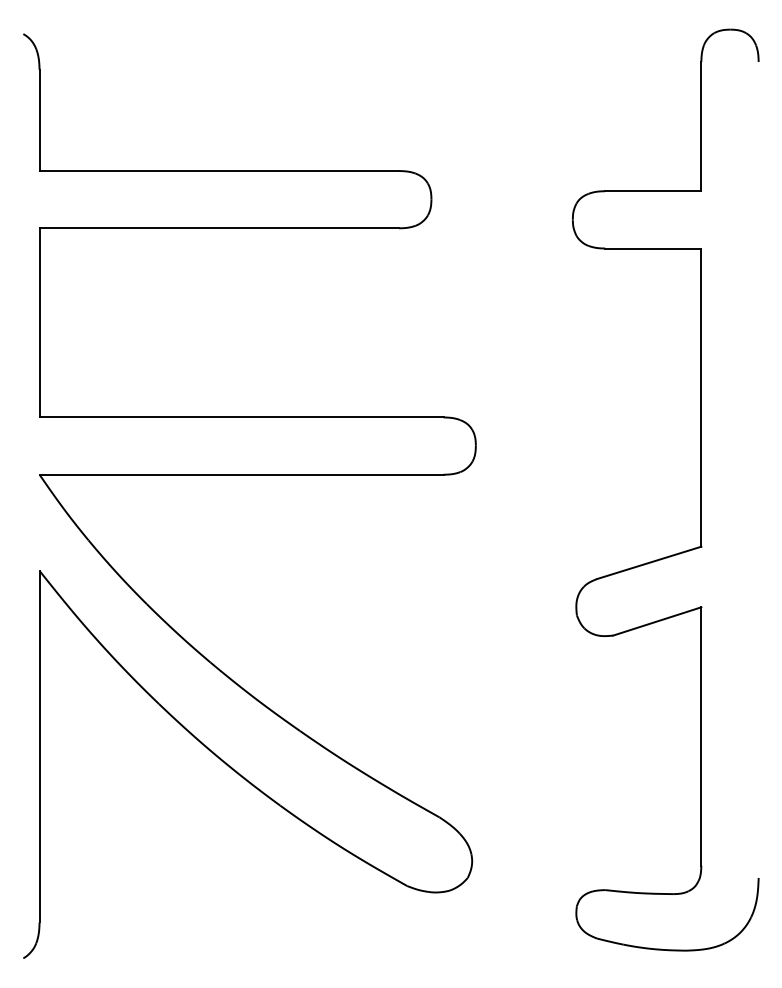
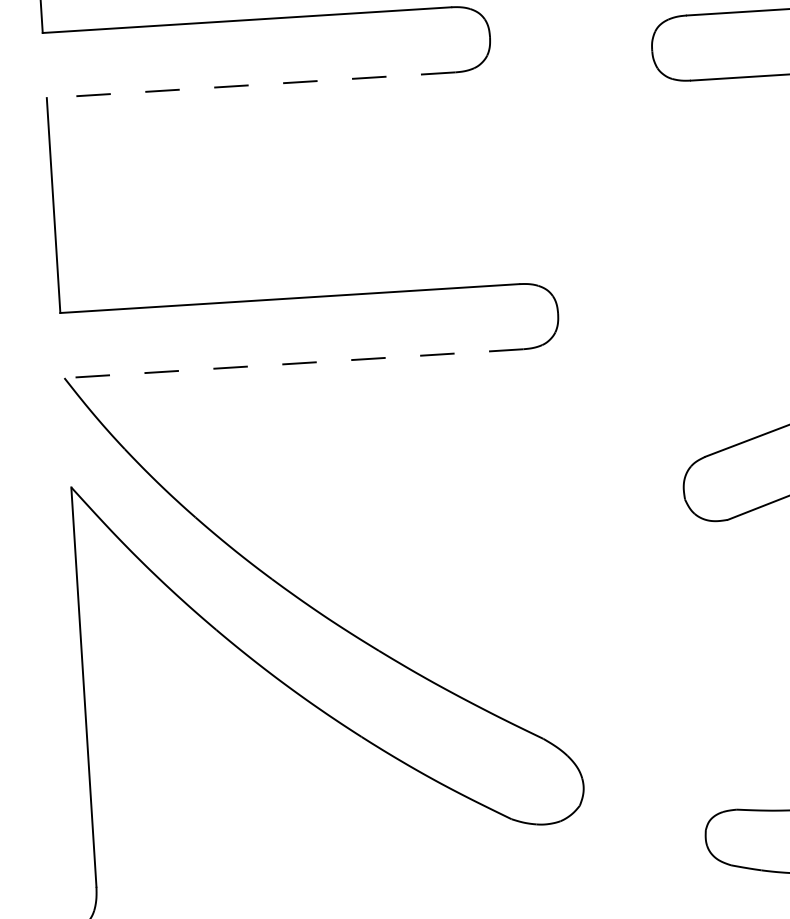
line: (219, 228) -> (251, 85), solid -> dashed
line: (241, 474) -> (293, 363), solid -> dashed

